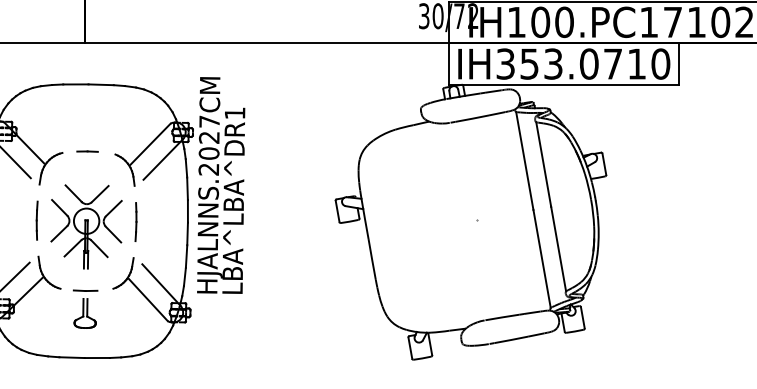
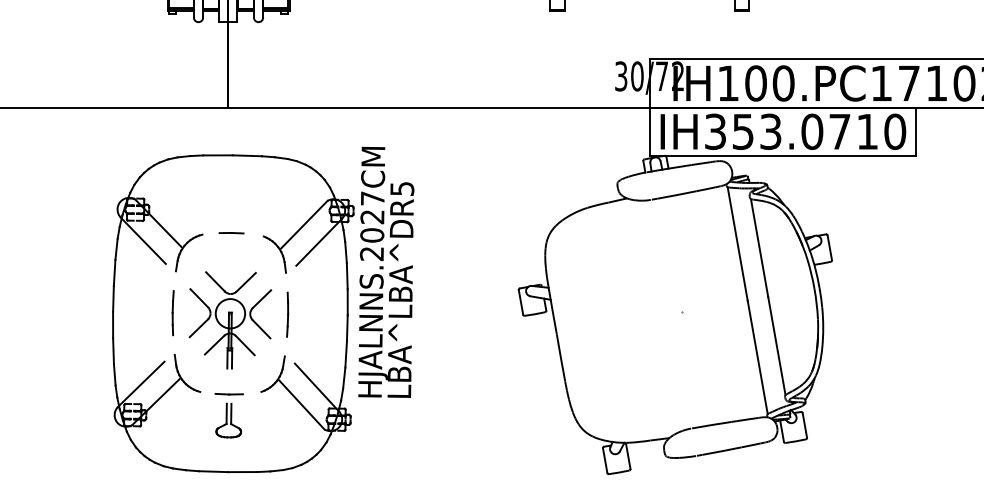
text: (235, 113) -> (402, 188), DR1 -> DR5

